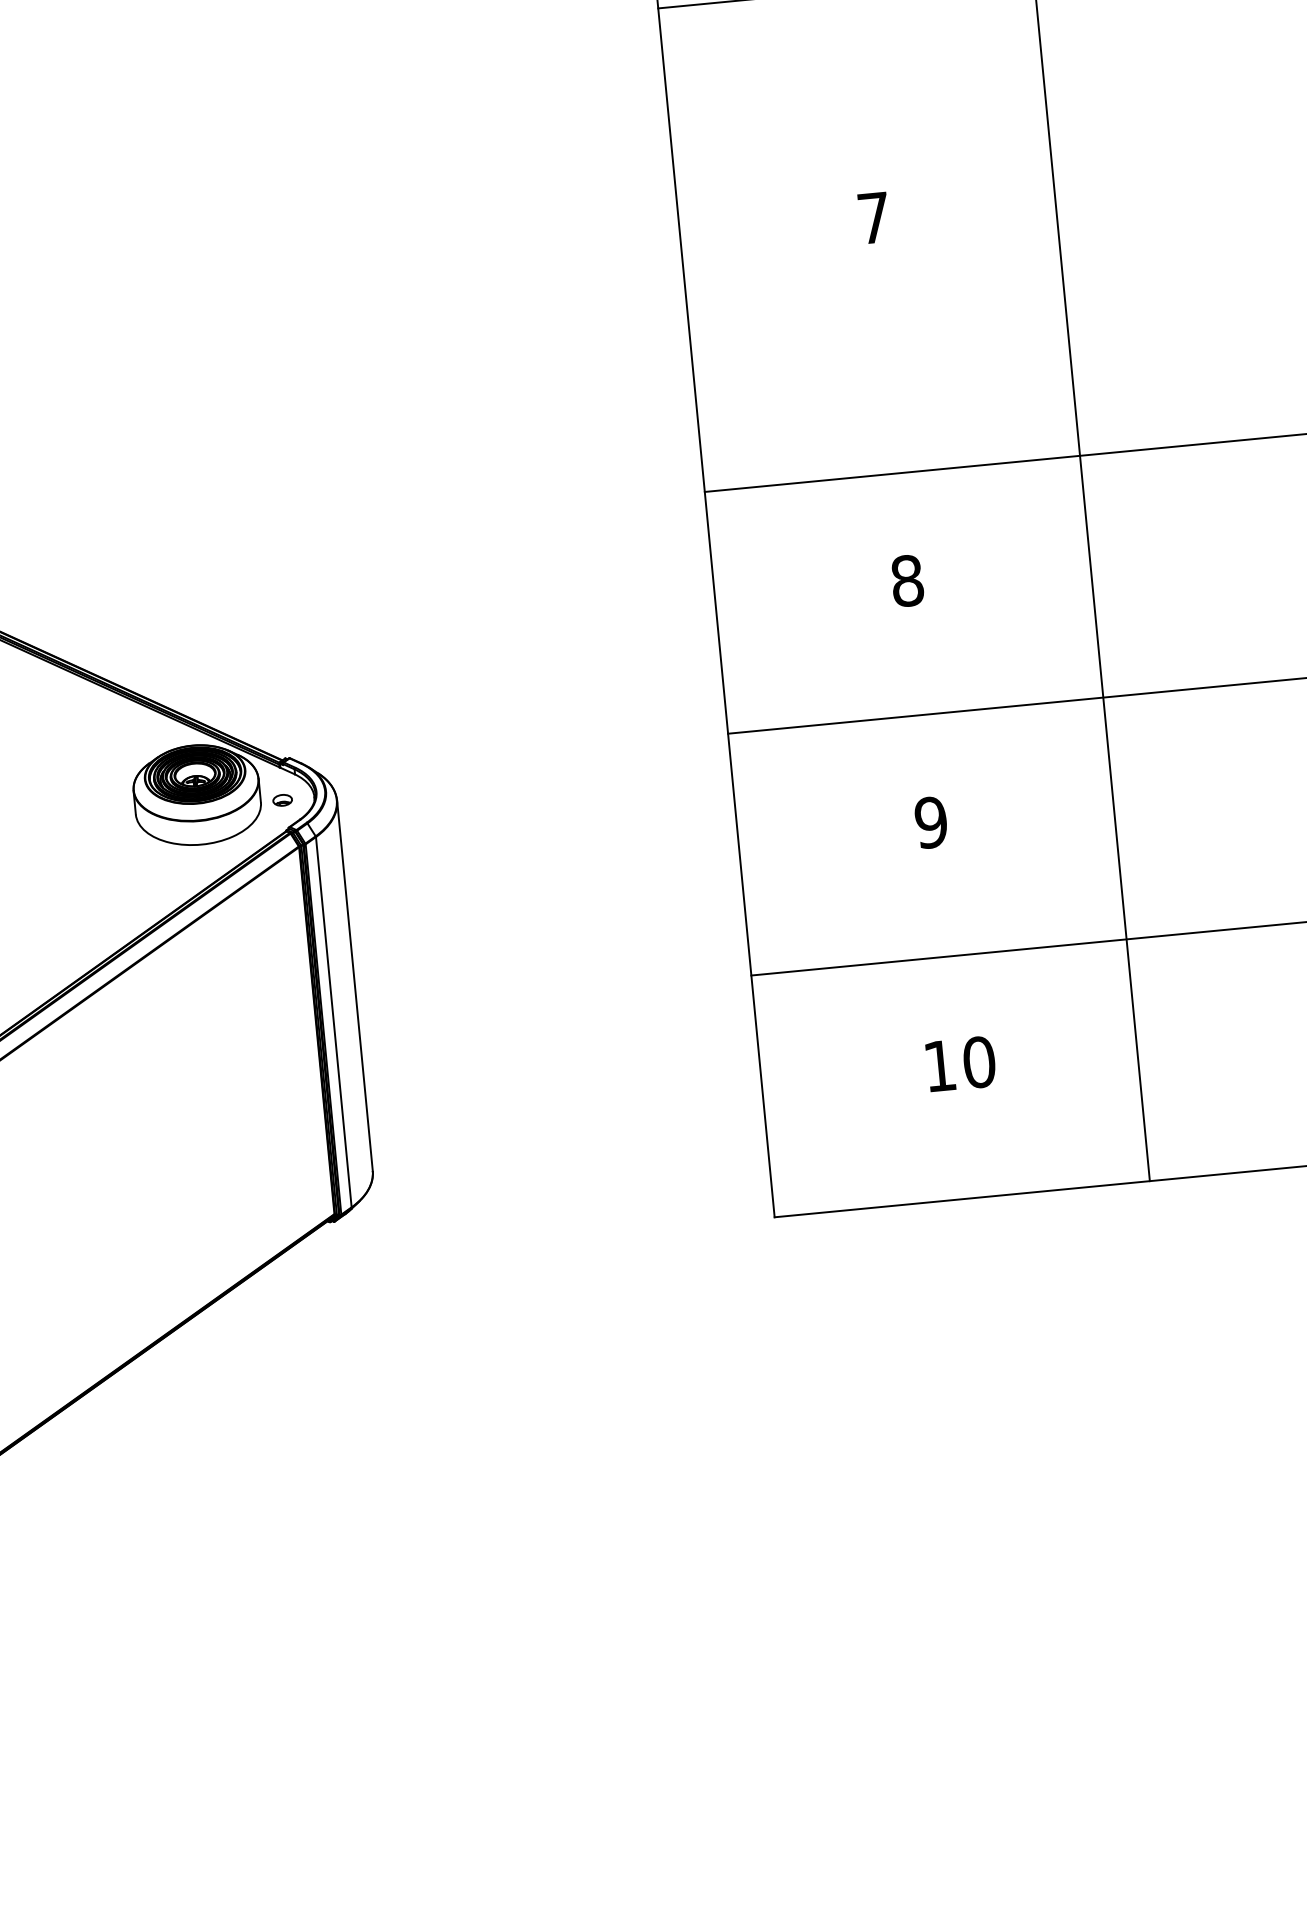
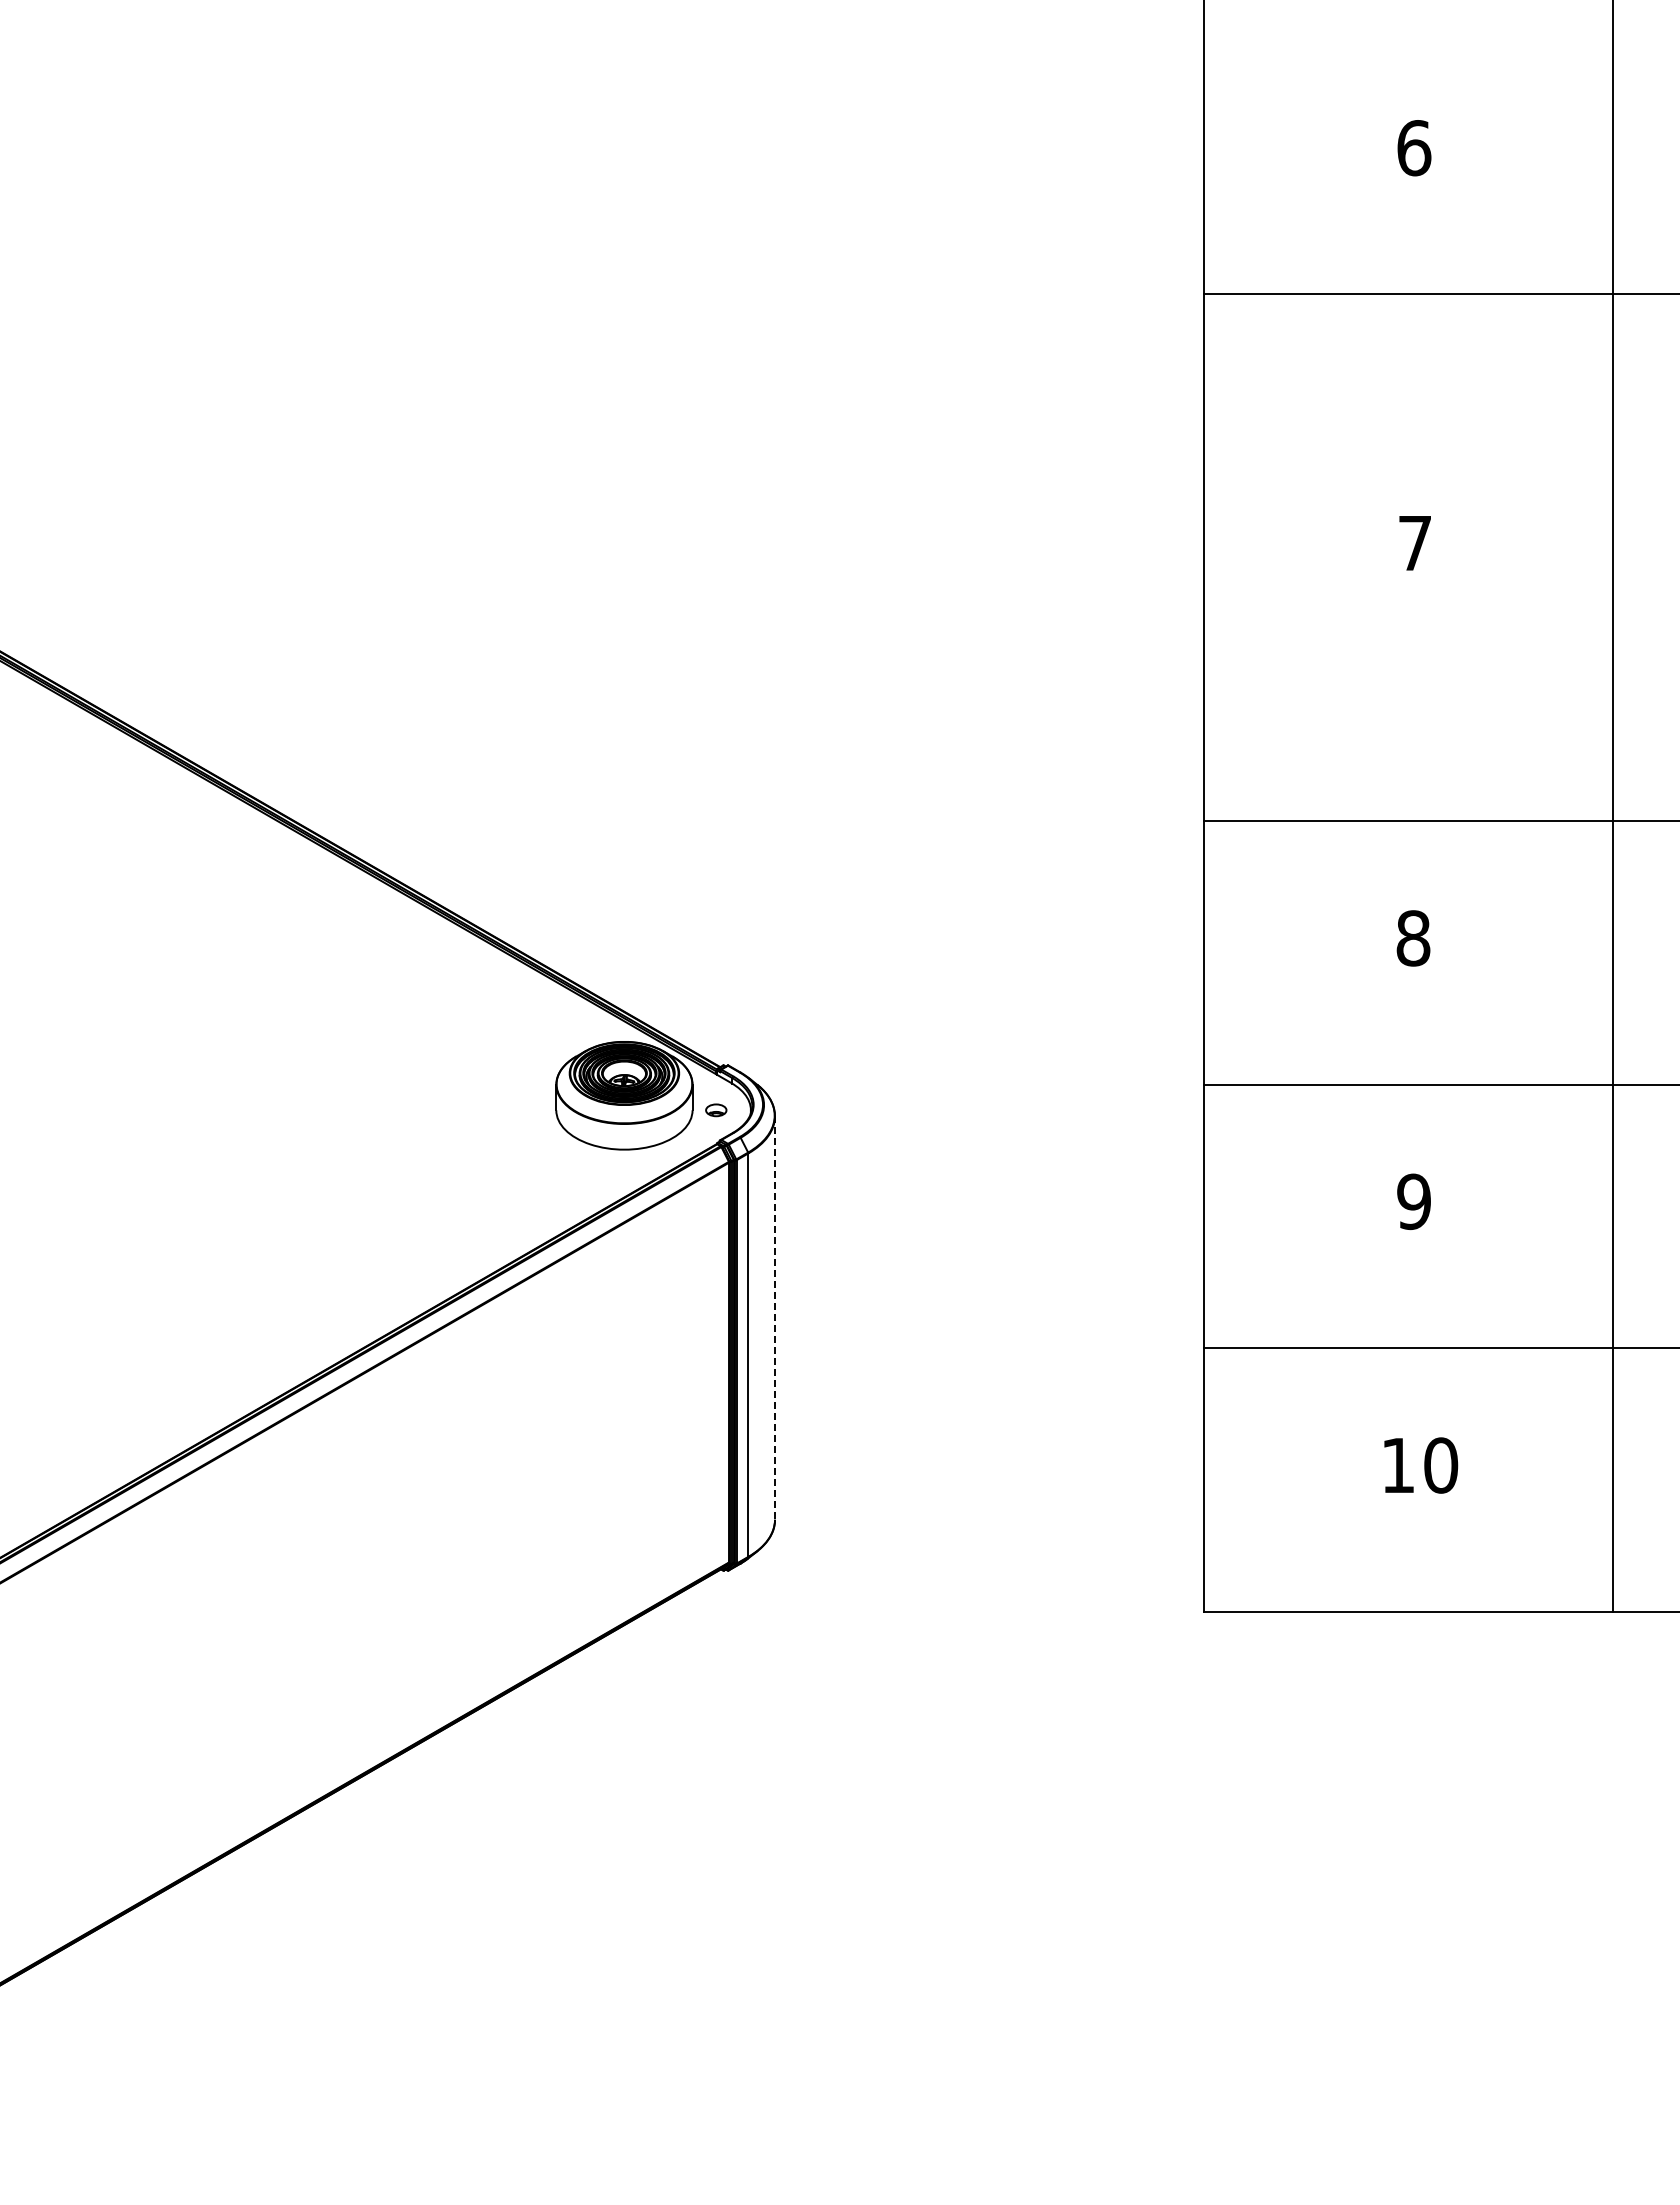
line: (355, 986) -> (775, 1318), solid -> dashed

